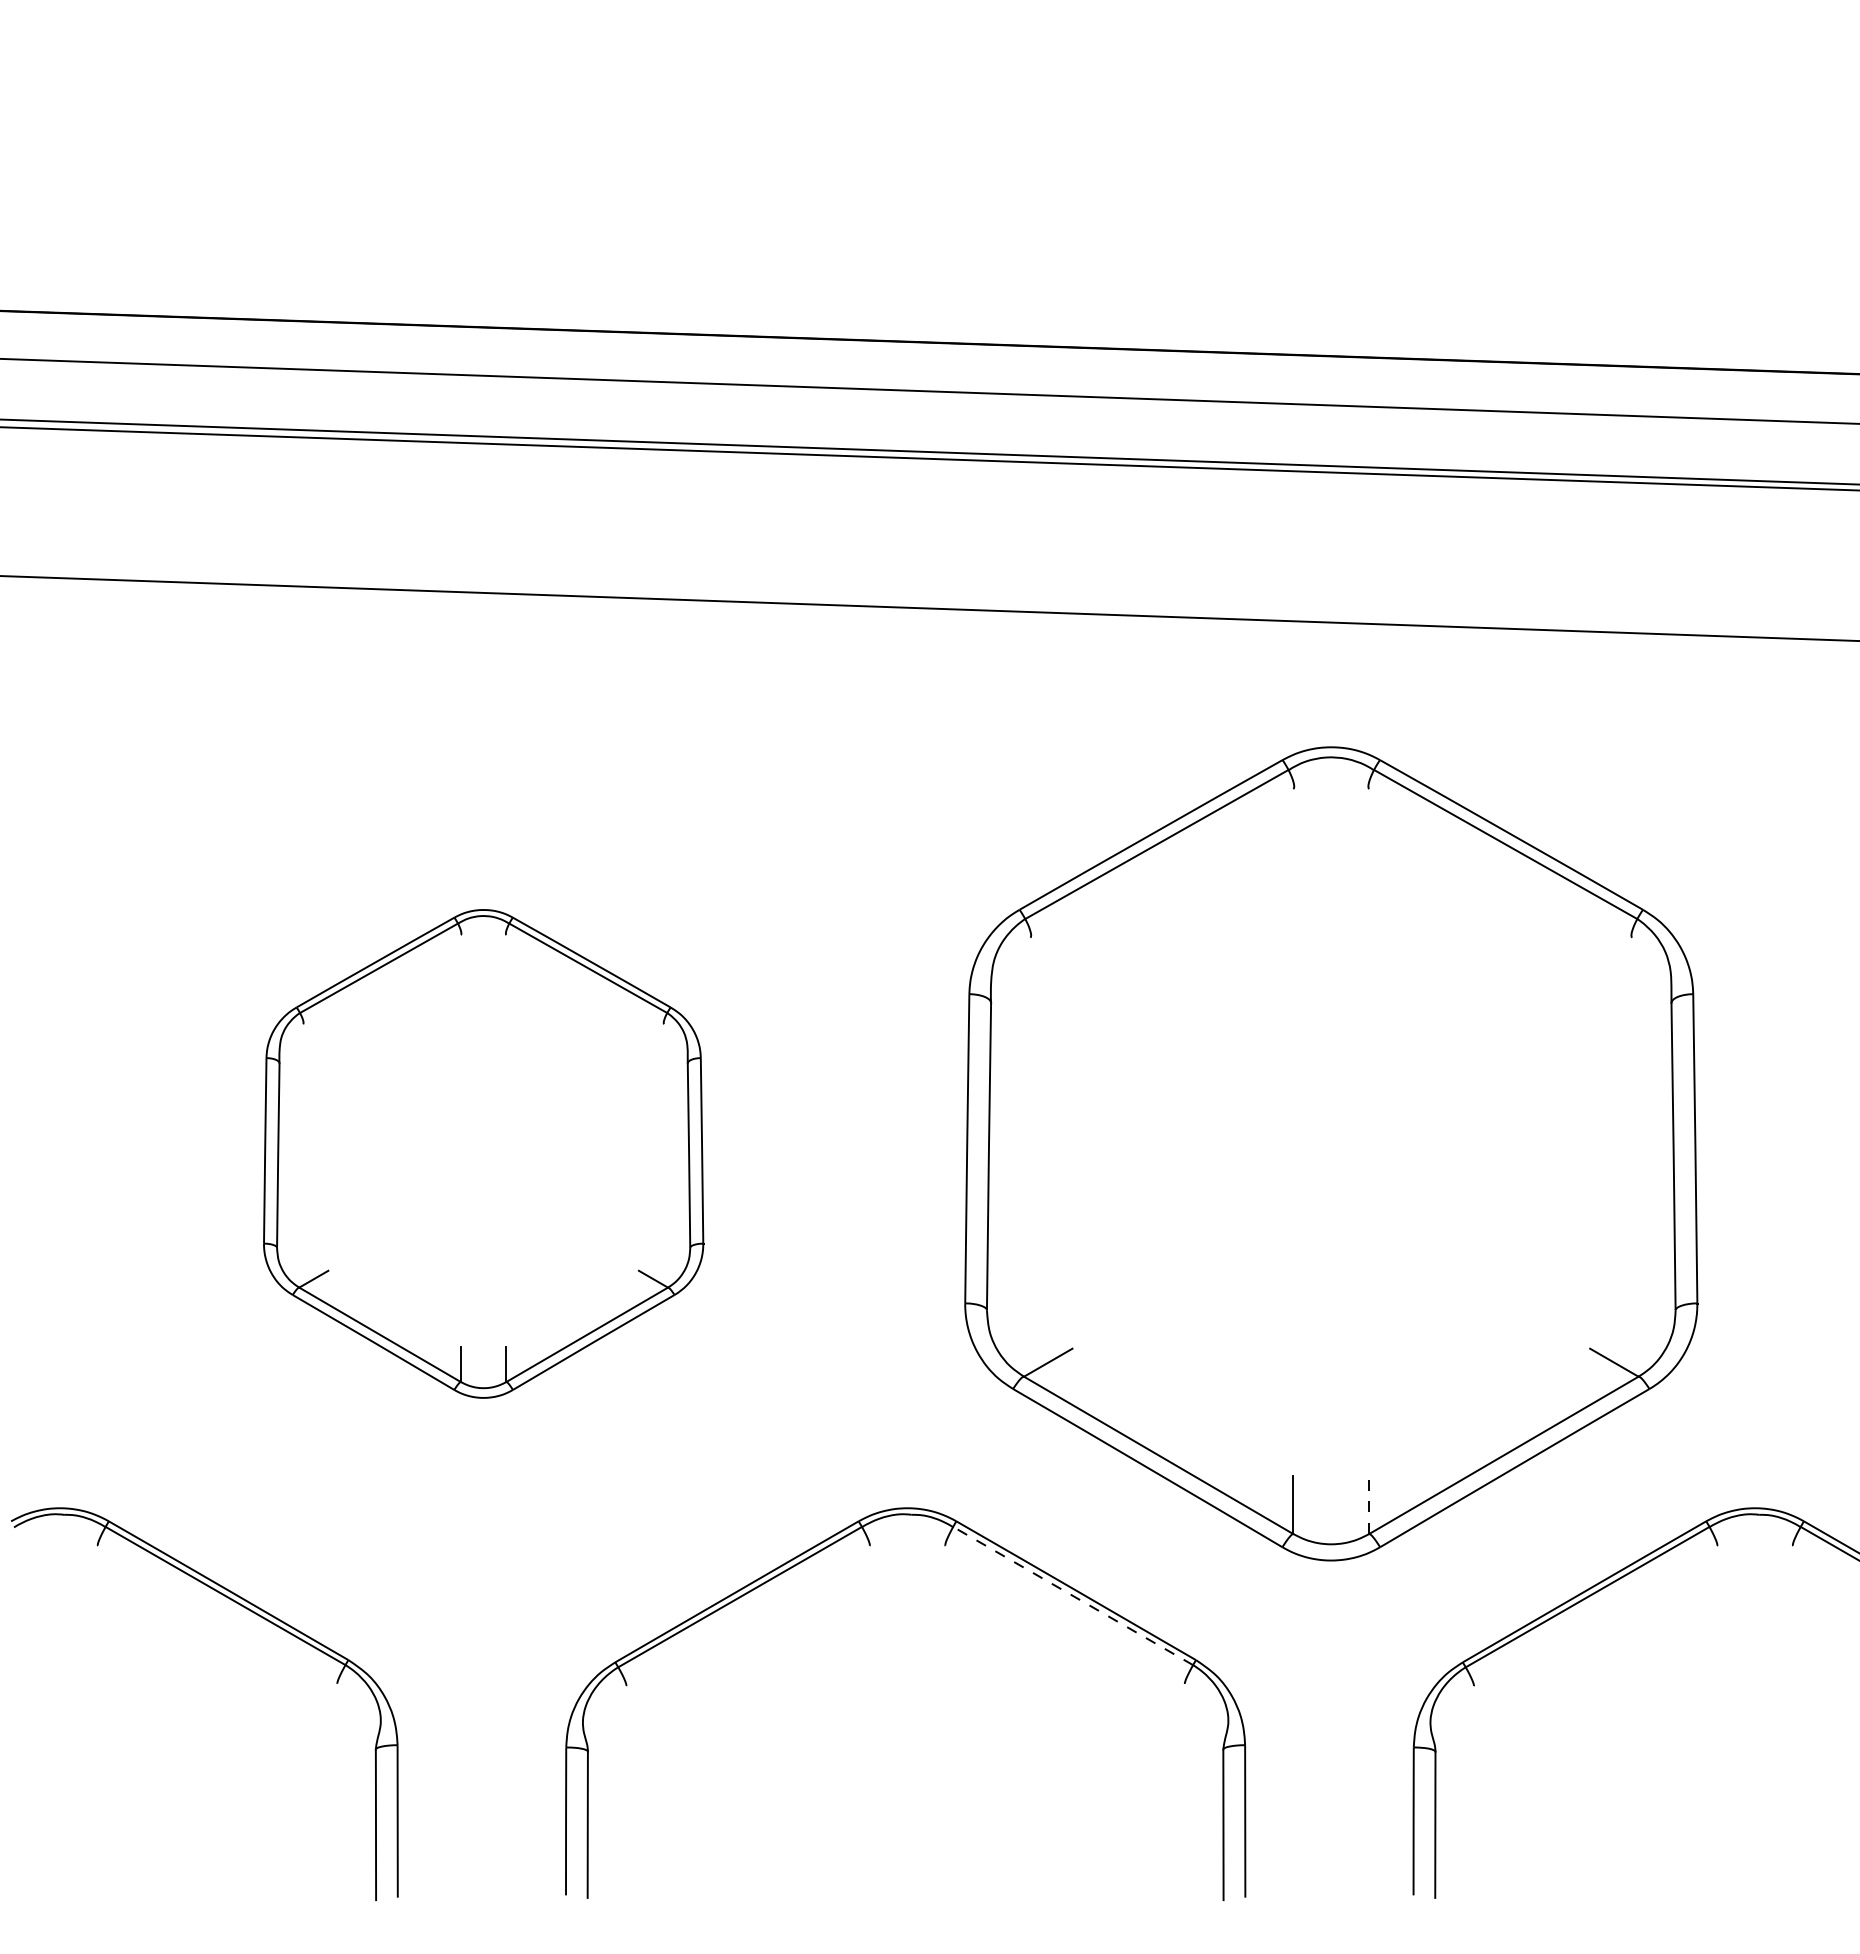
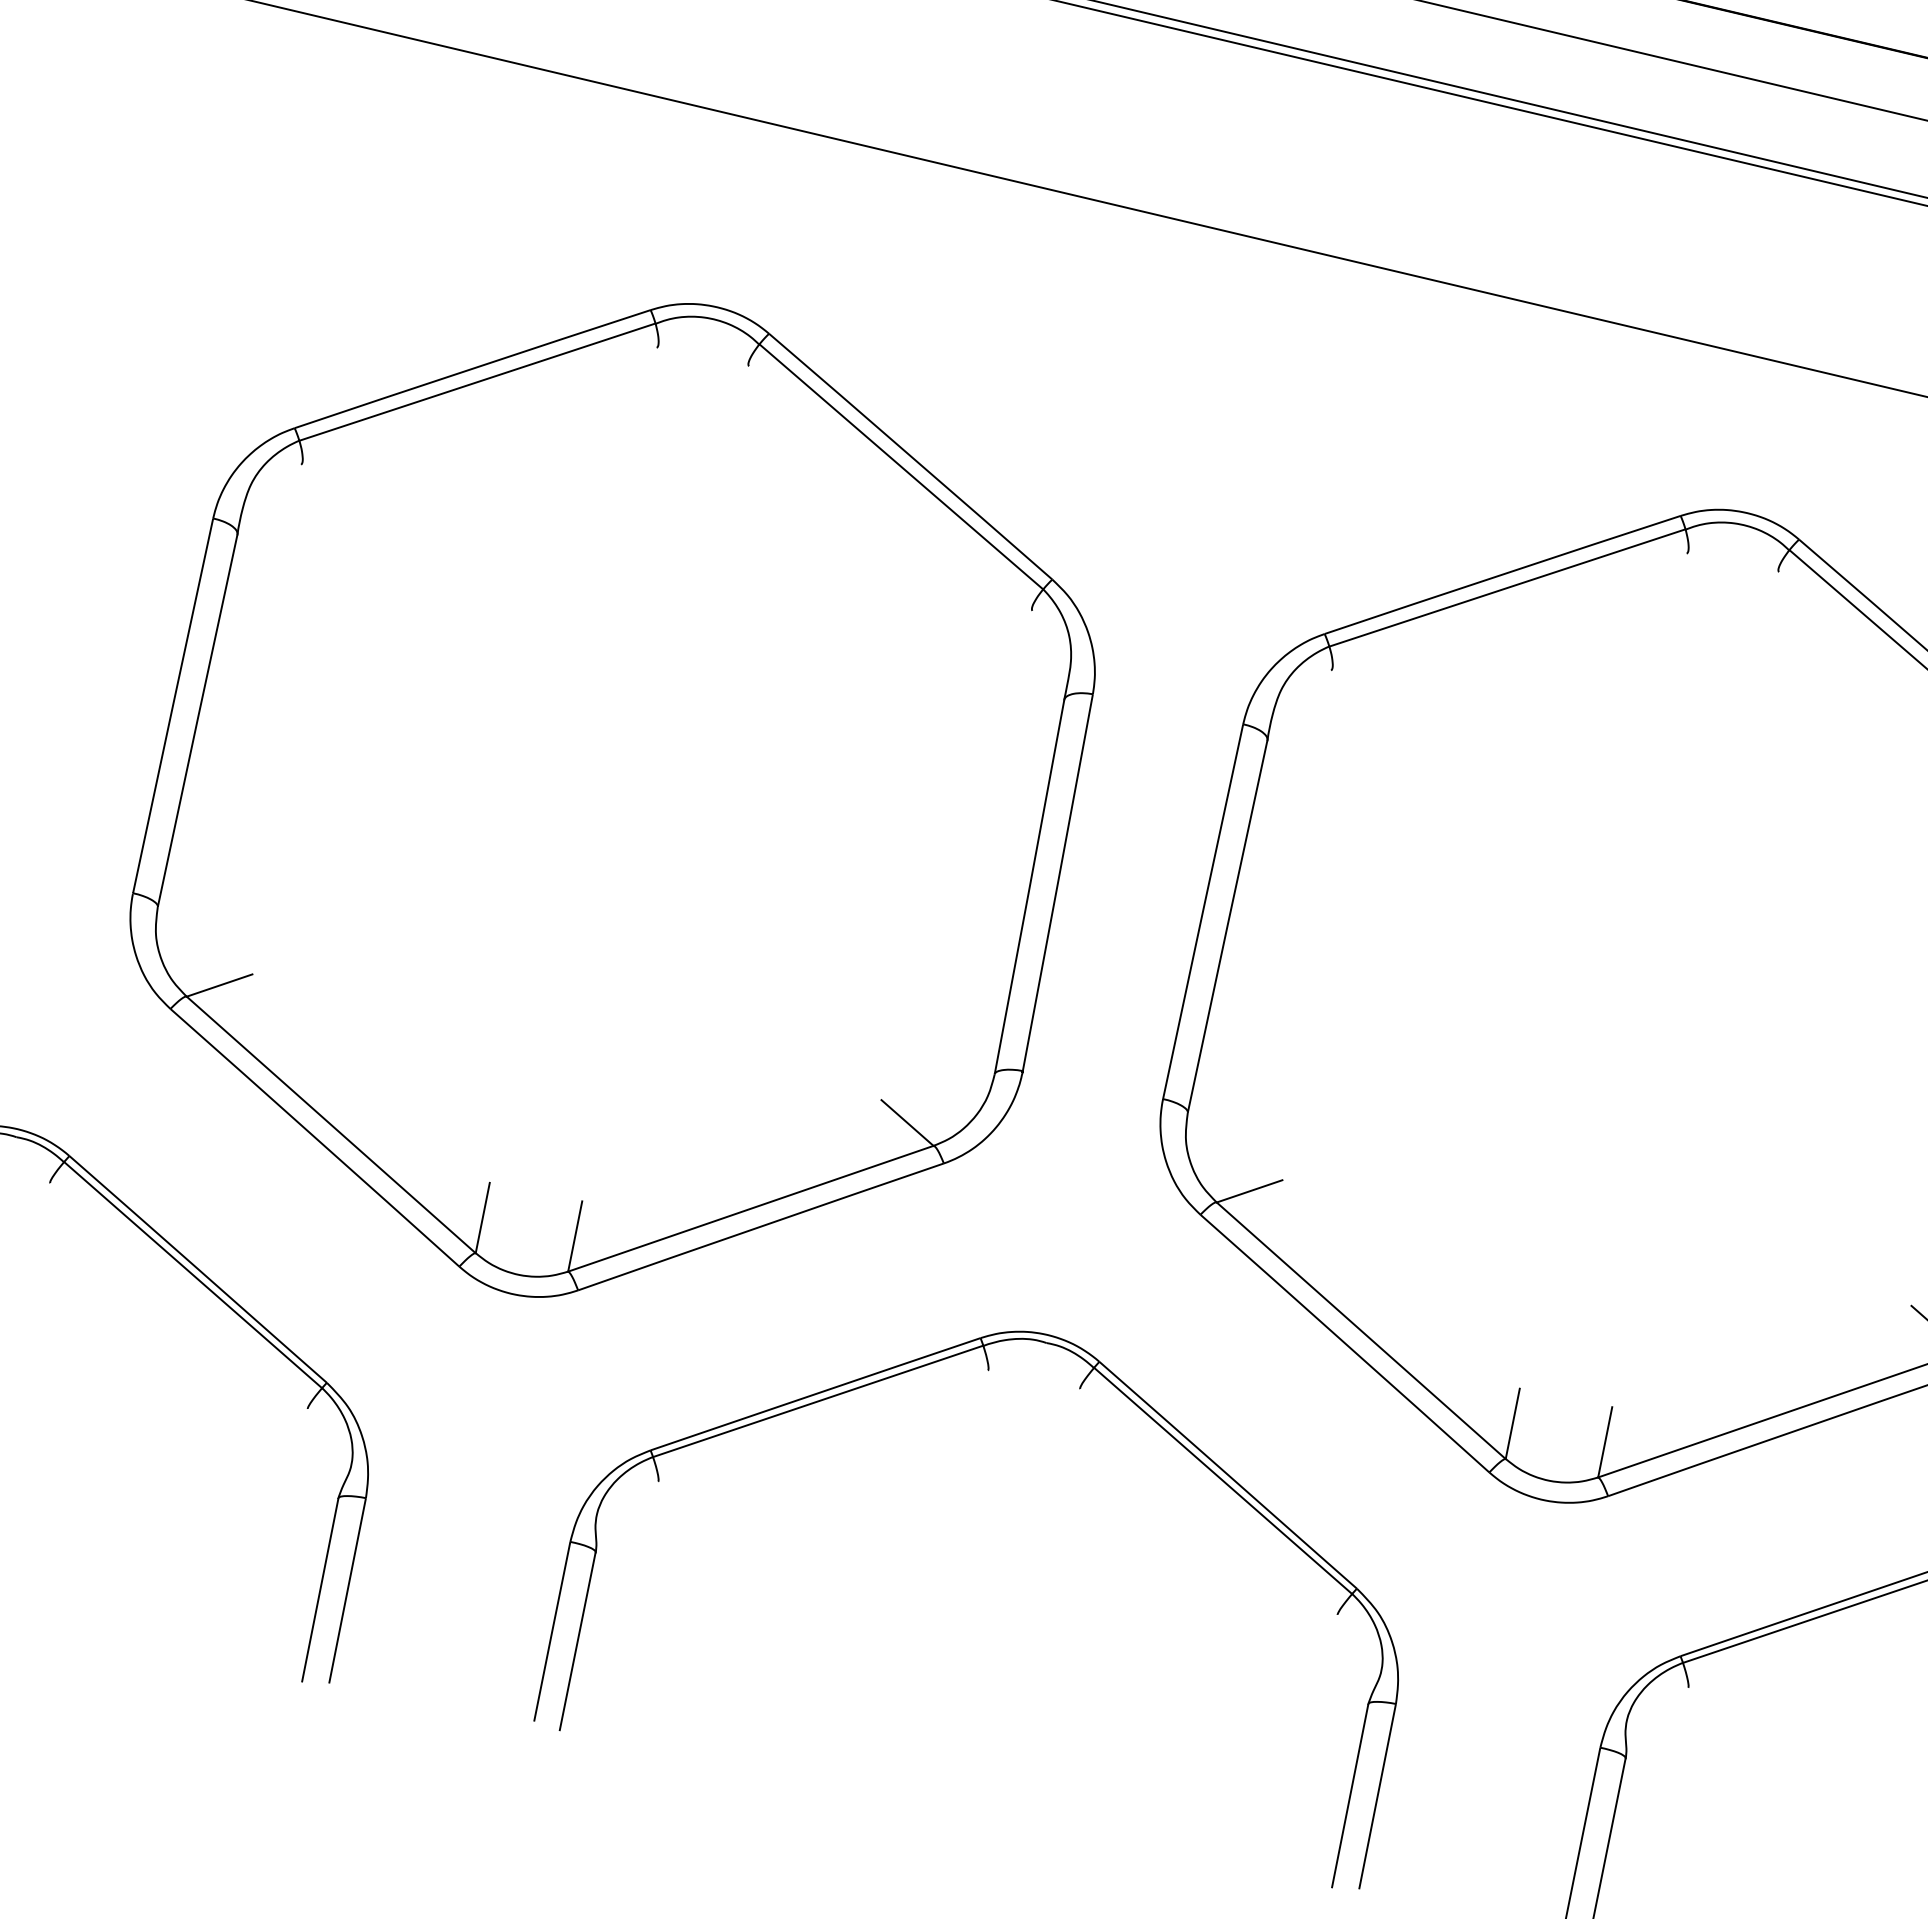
part: (483, 1153) -> (614, 799), size x1.67
line: (1369, 1505) -> (1605, 1442), dashed -> solid
line: (1072, 1595) -> (1222, 1480), dashed -> solid

